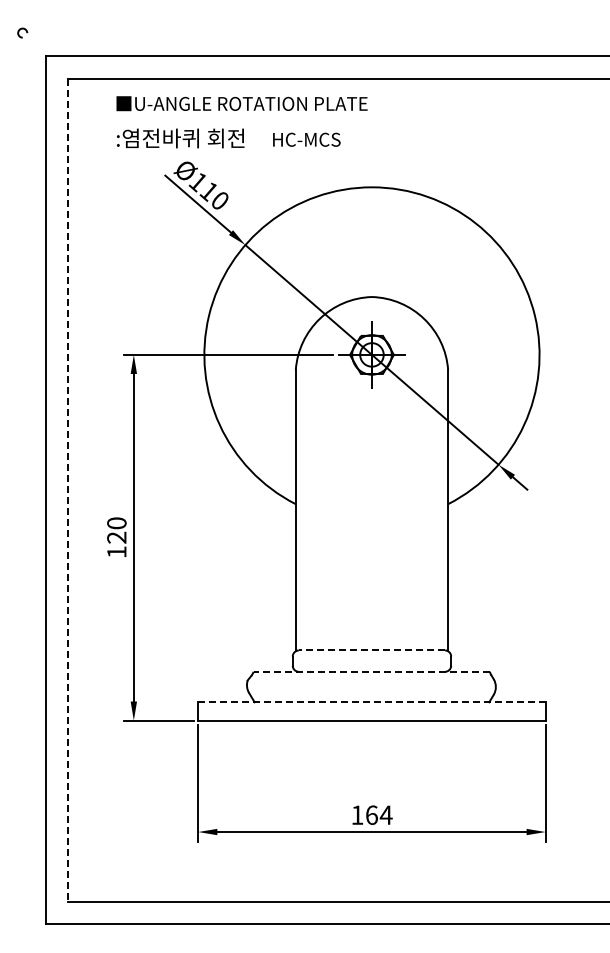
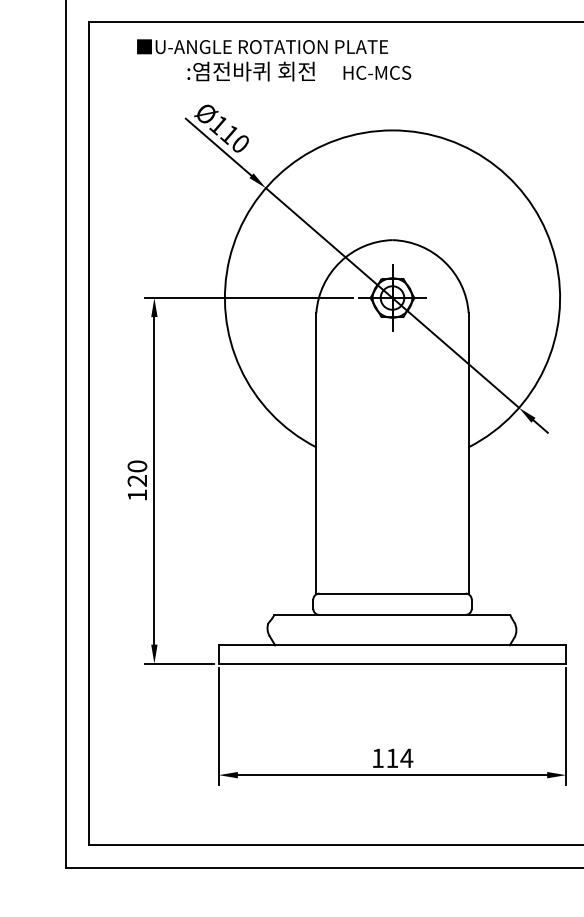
text: (228, 138) -> (299, 71), moved
line: (68, 490) -> (89, 433), dashed -> solid
line: (371, 650) -> (392, 593), dashed -> solid
line: (371, 671) -> (392, 614), dashed -> solid
line: (371, 702) -> (392, 645), dashed -> solid
text: (371, 814) -> (392, 757), 164 -> 114

